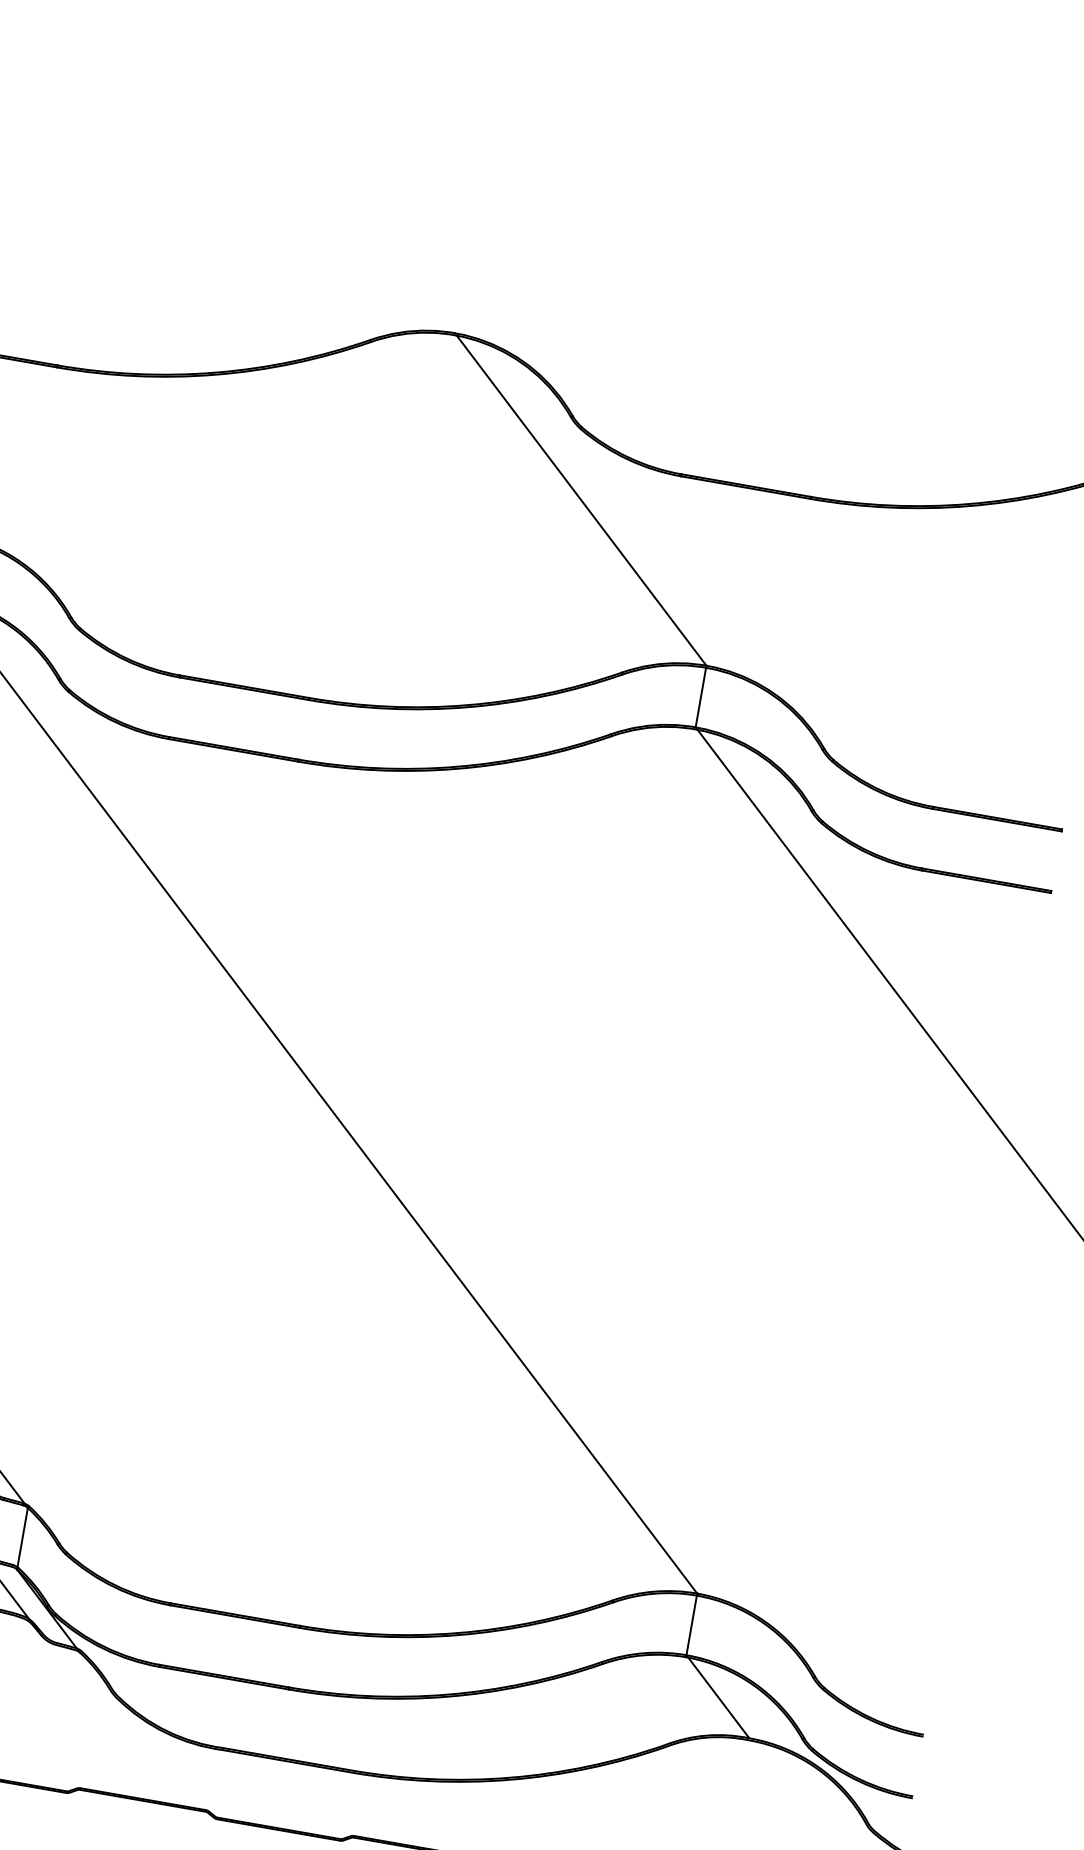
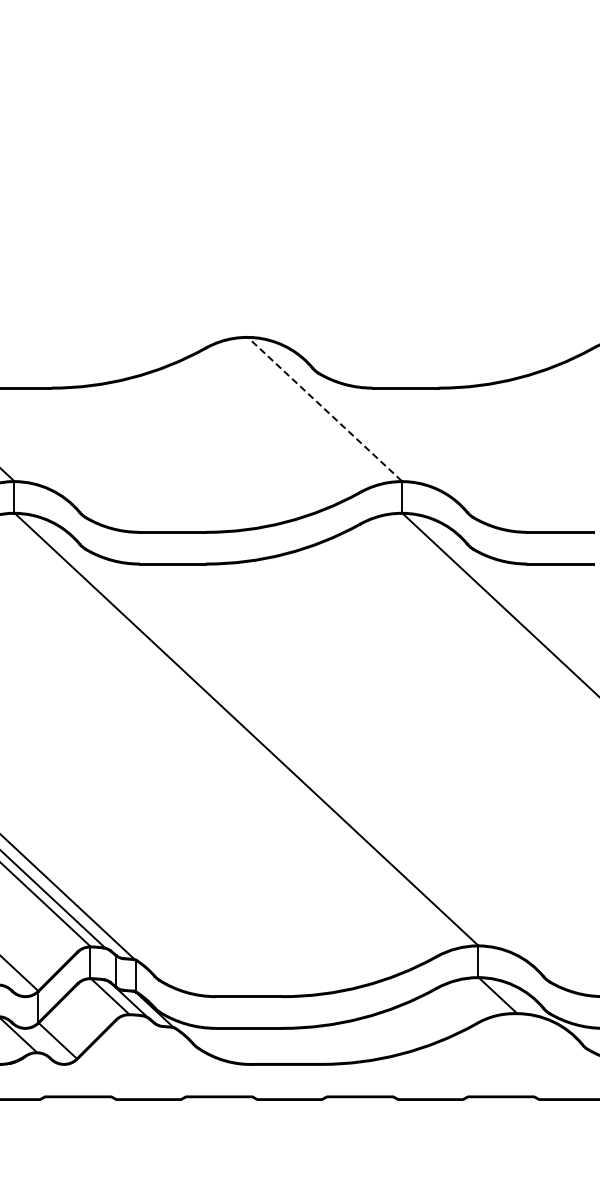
line: (580, 498) -> (324, 408), solid -> dashed

